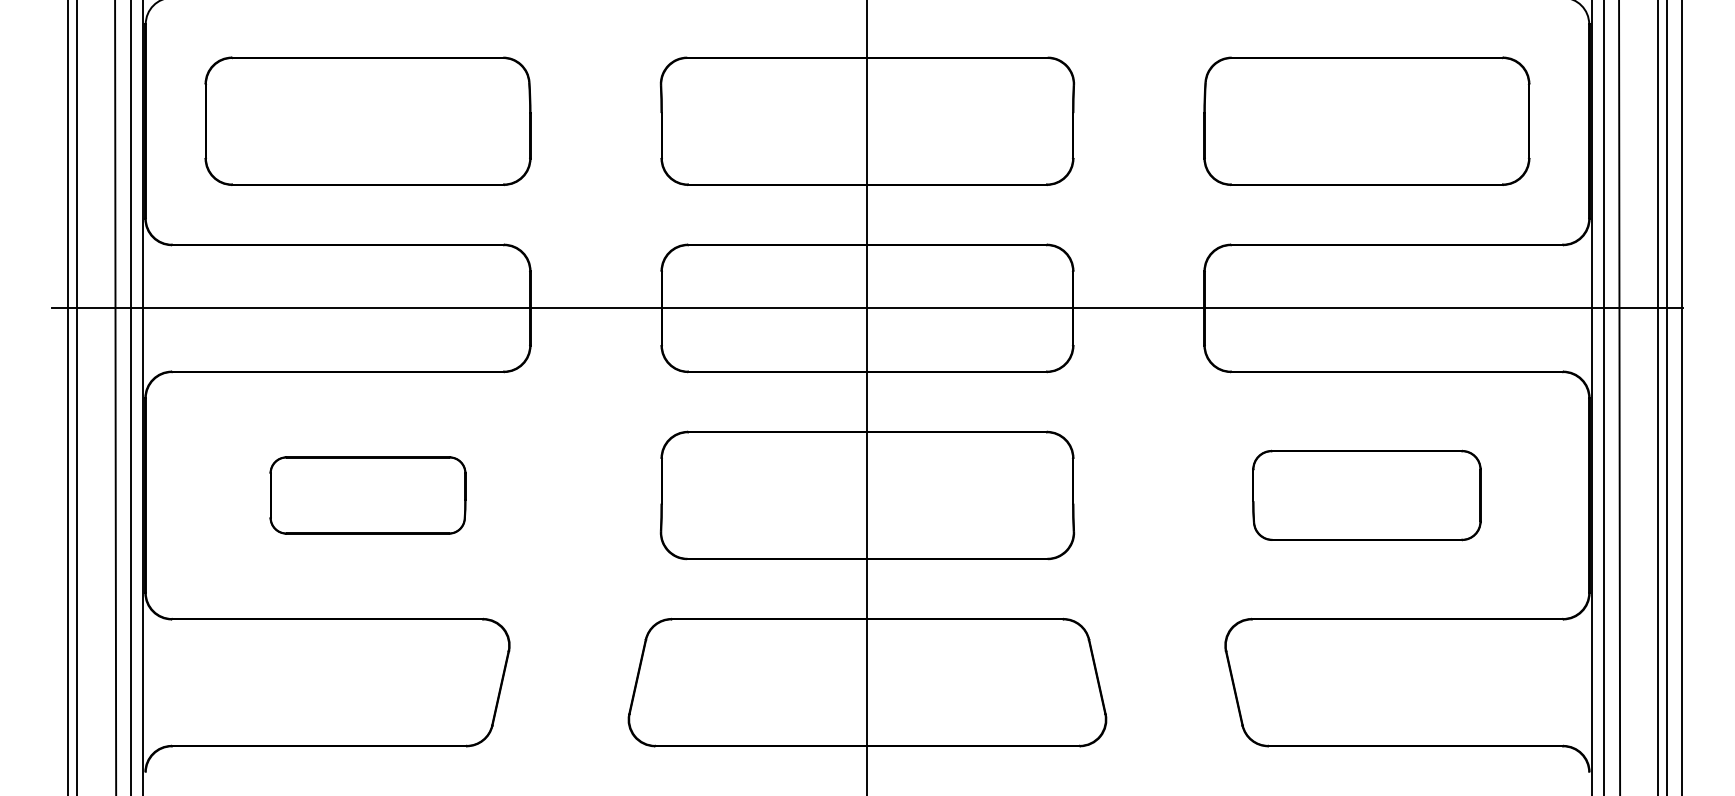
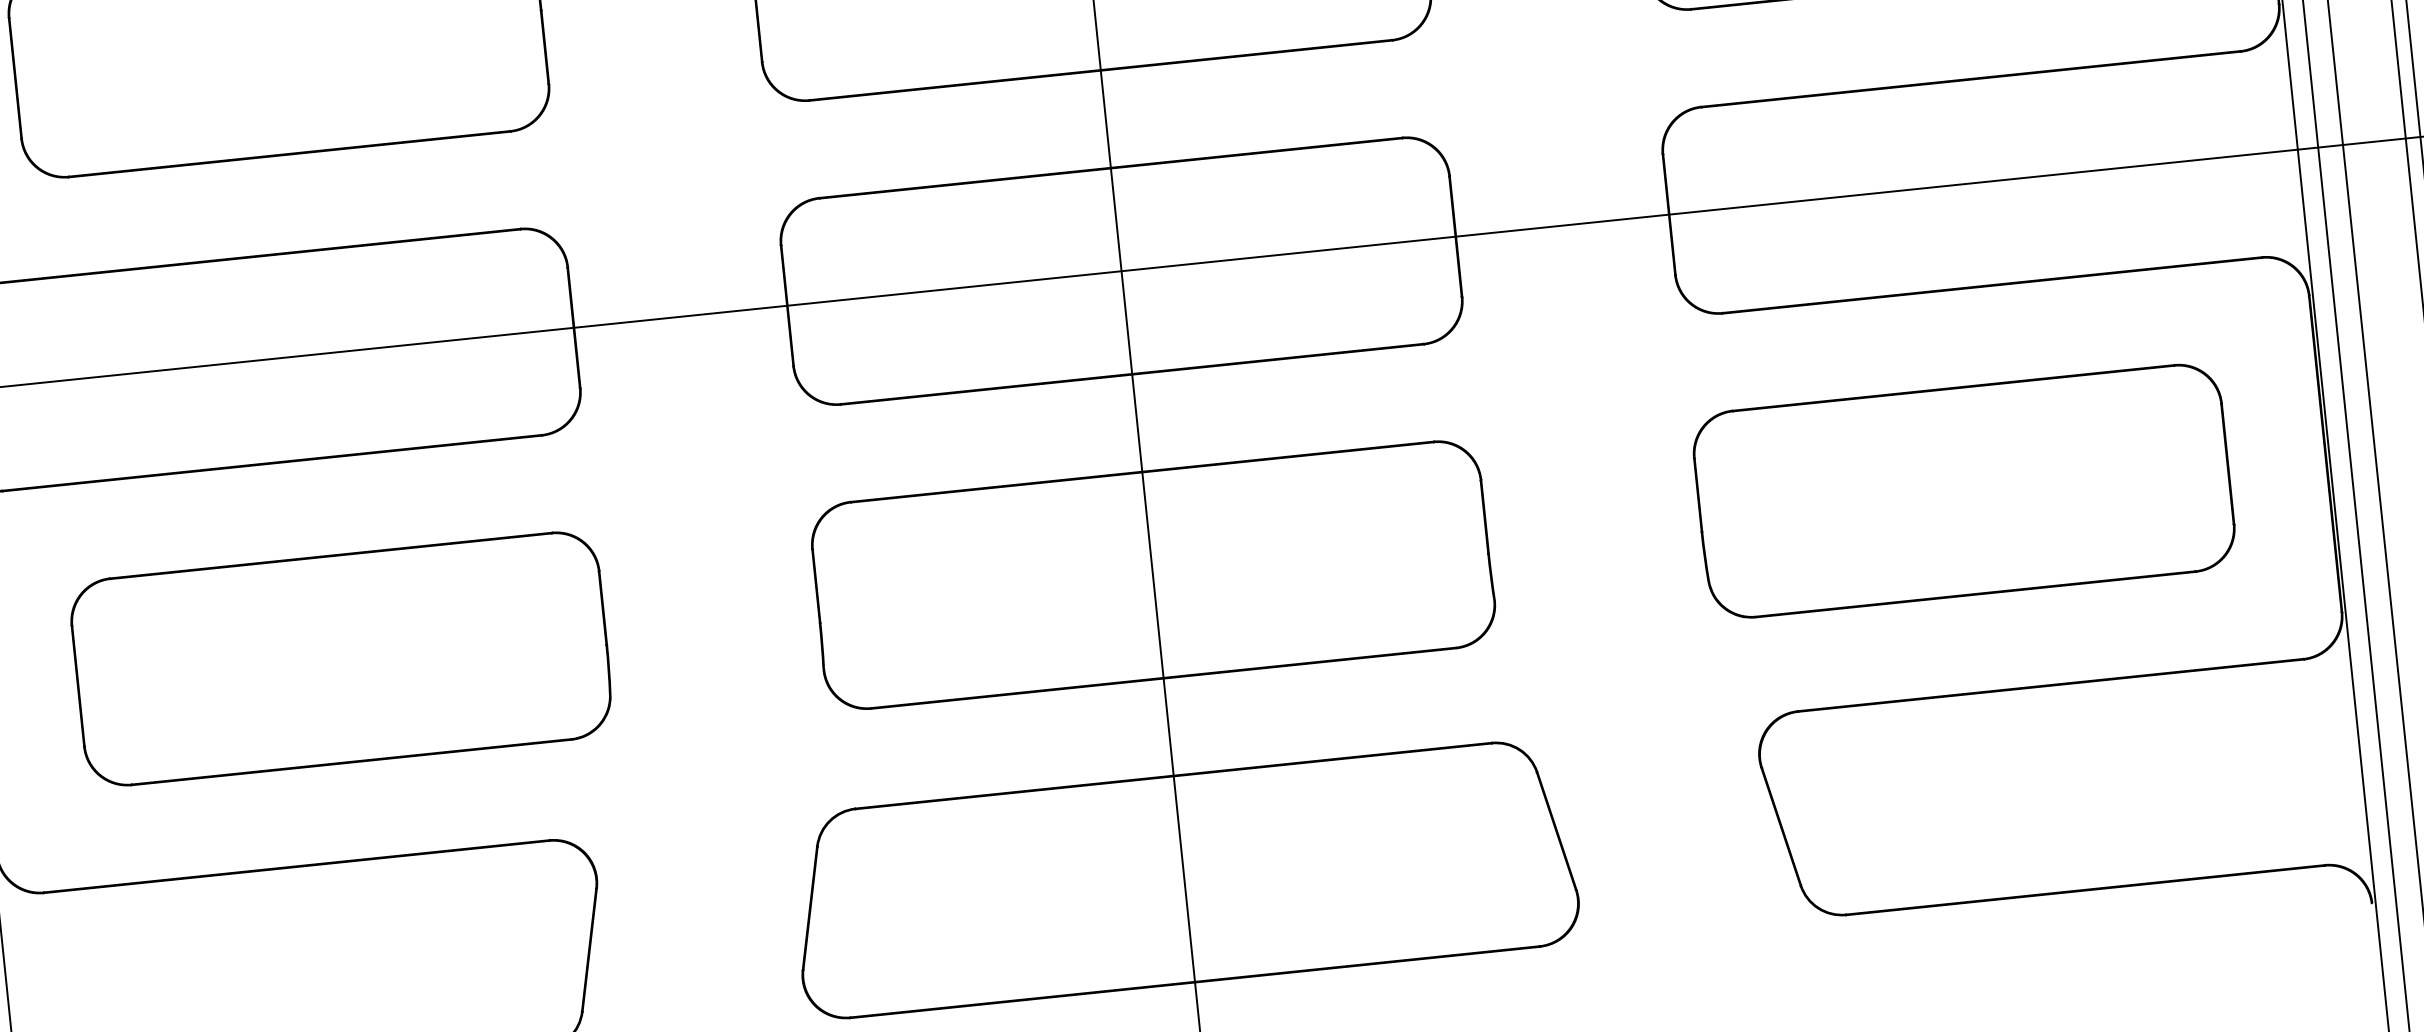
part: (367, 495) -> (340, 659), size x1.67
part: (1366, 495) -> (1963, 491), size x1.43

